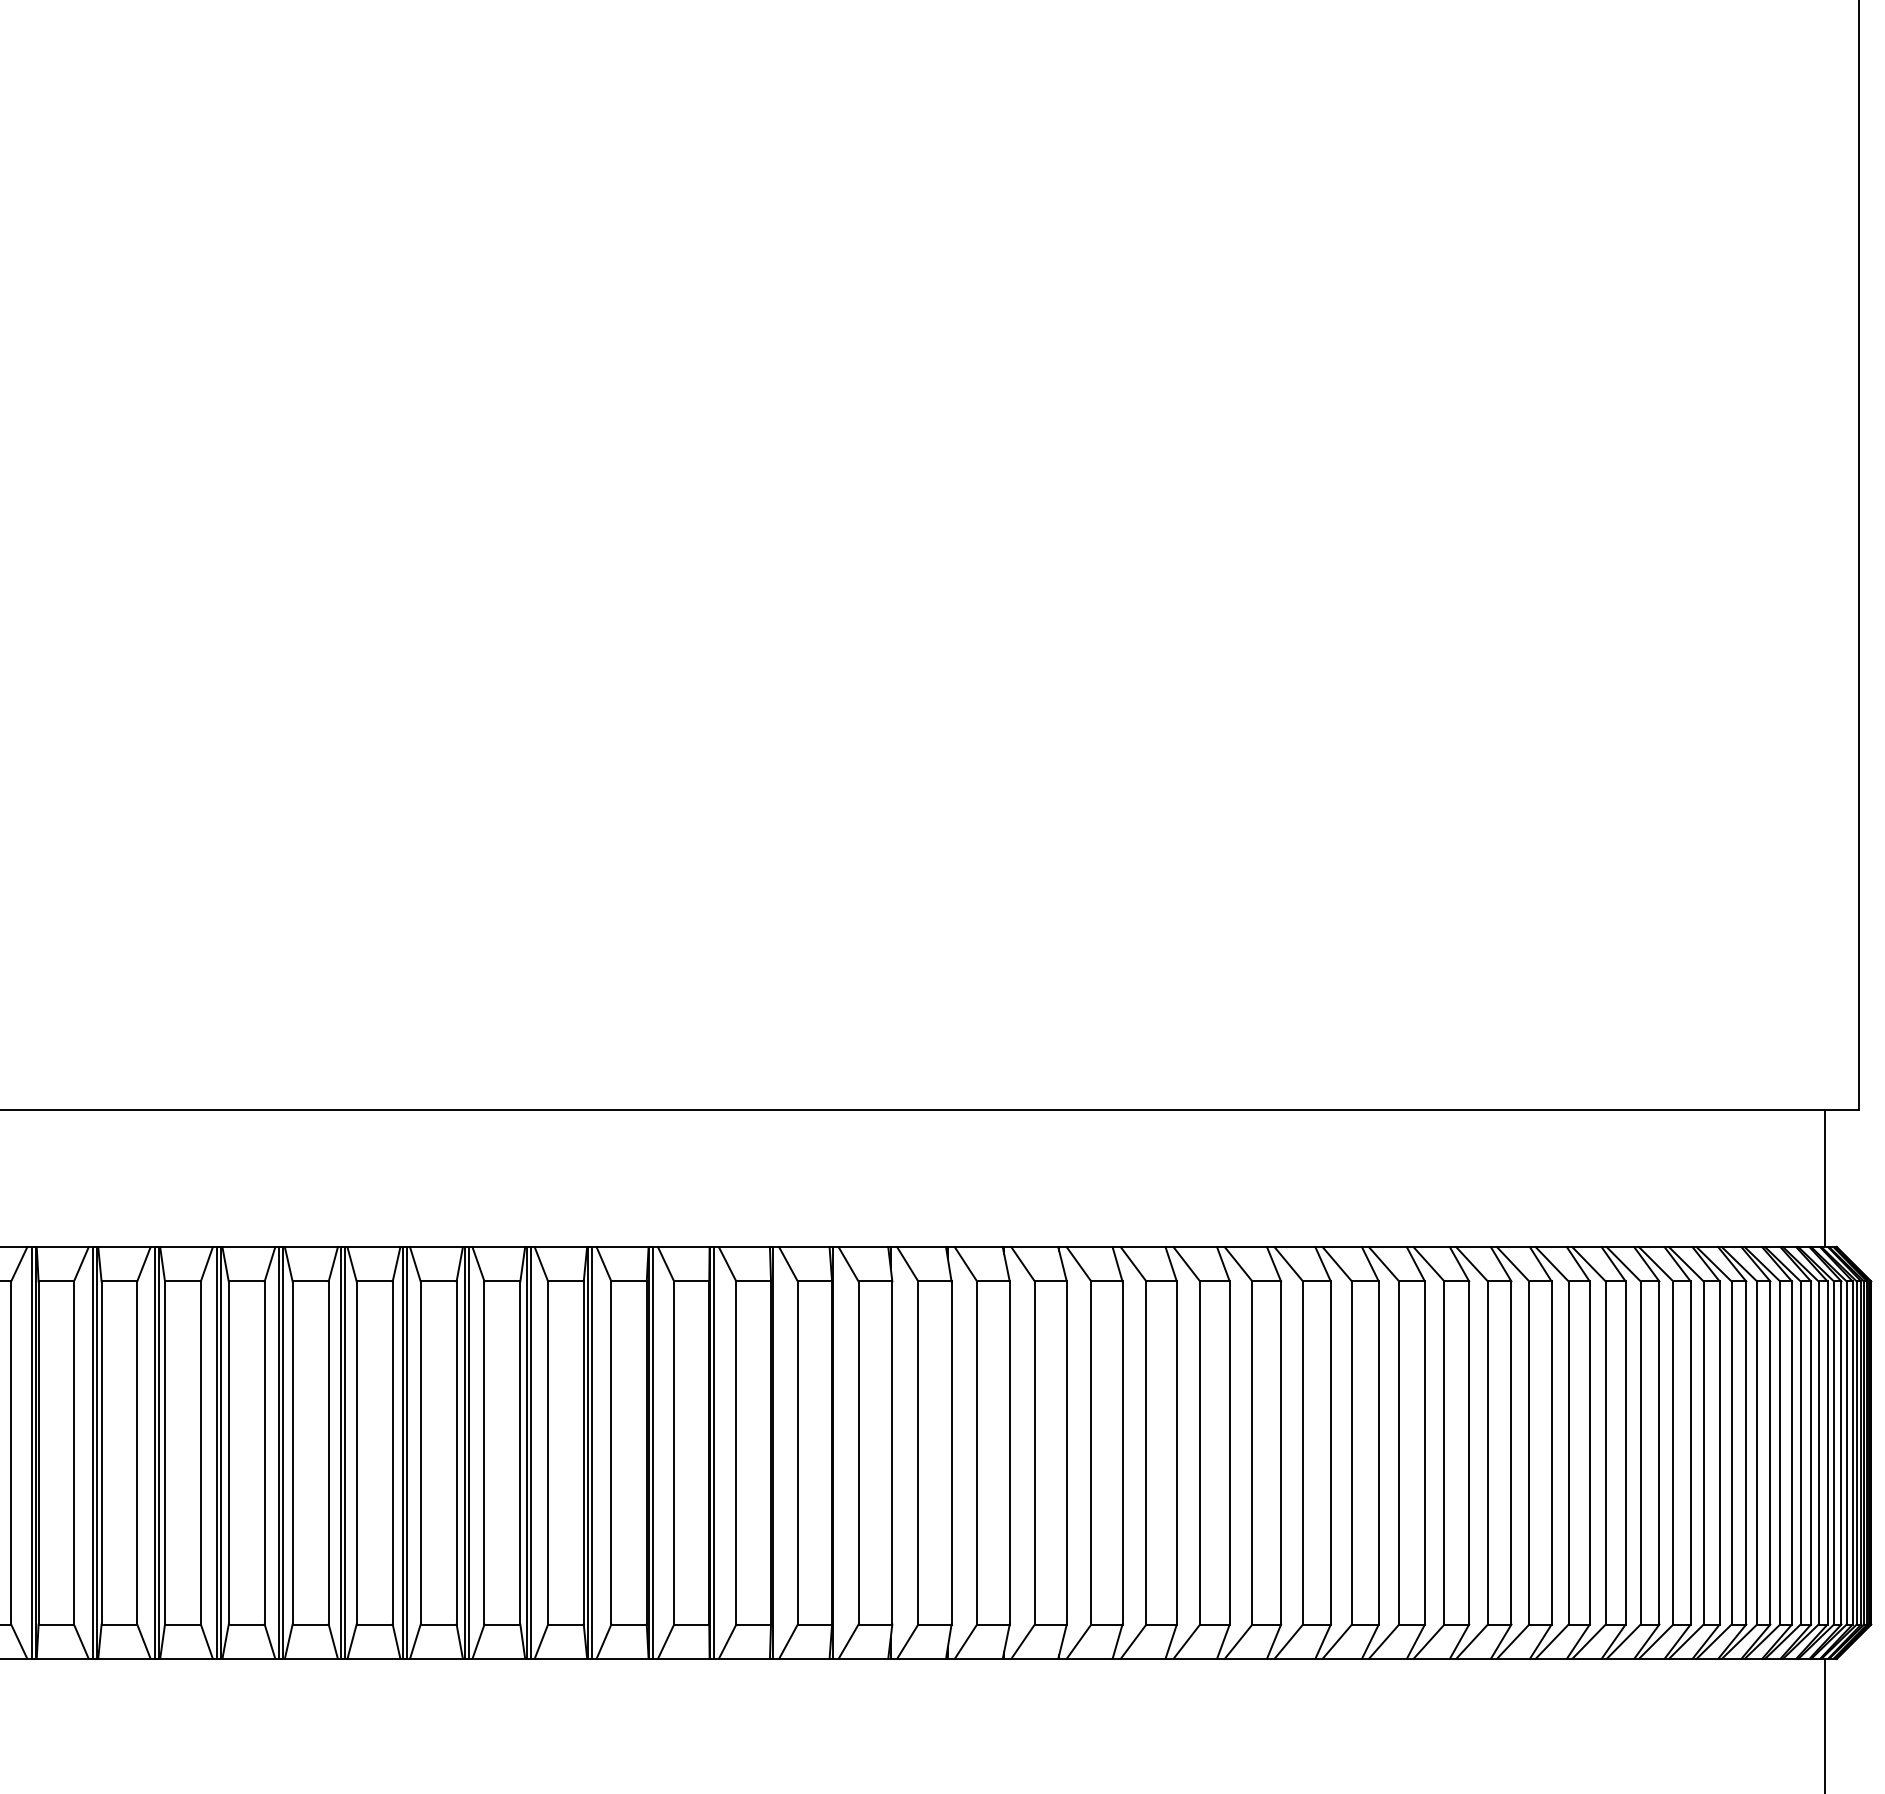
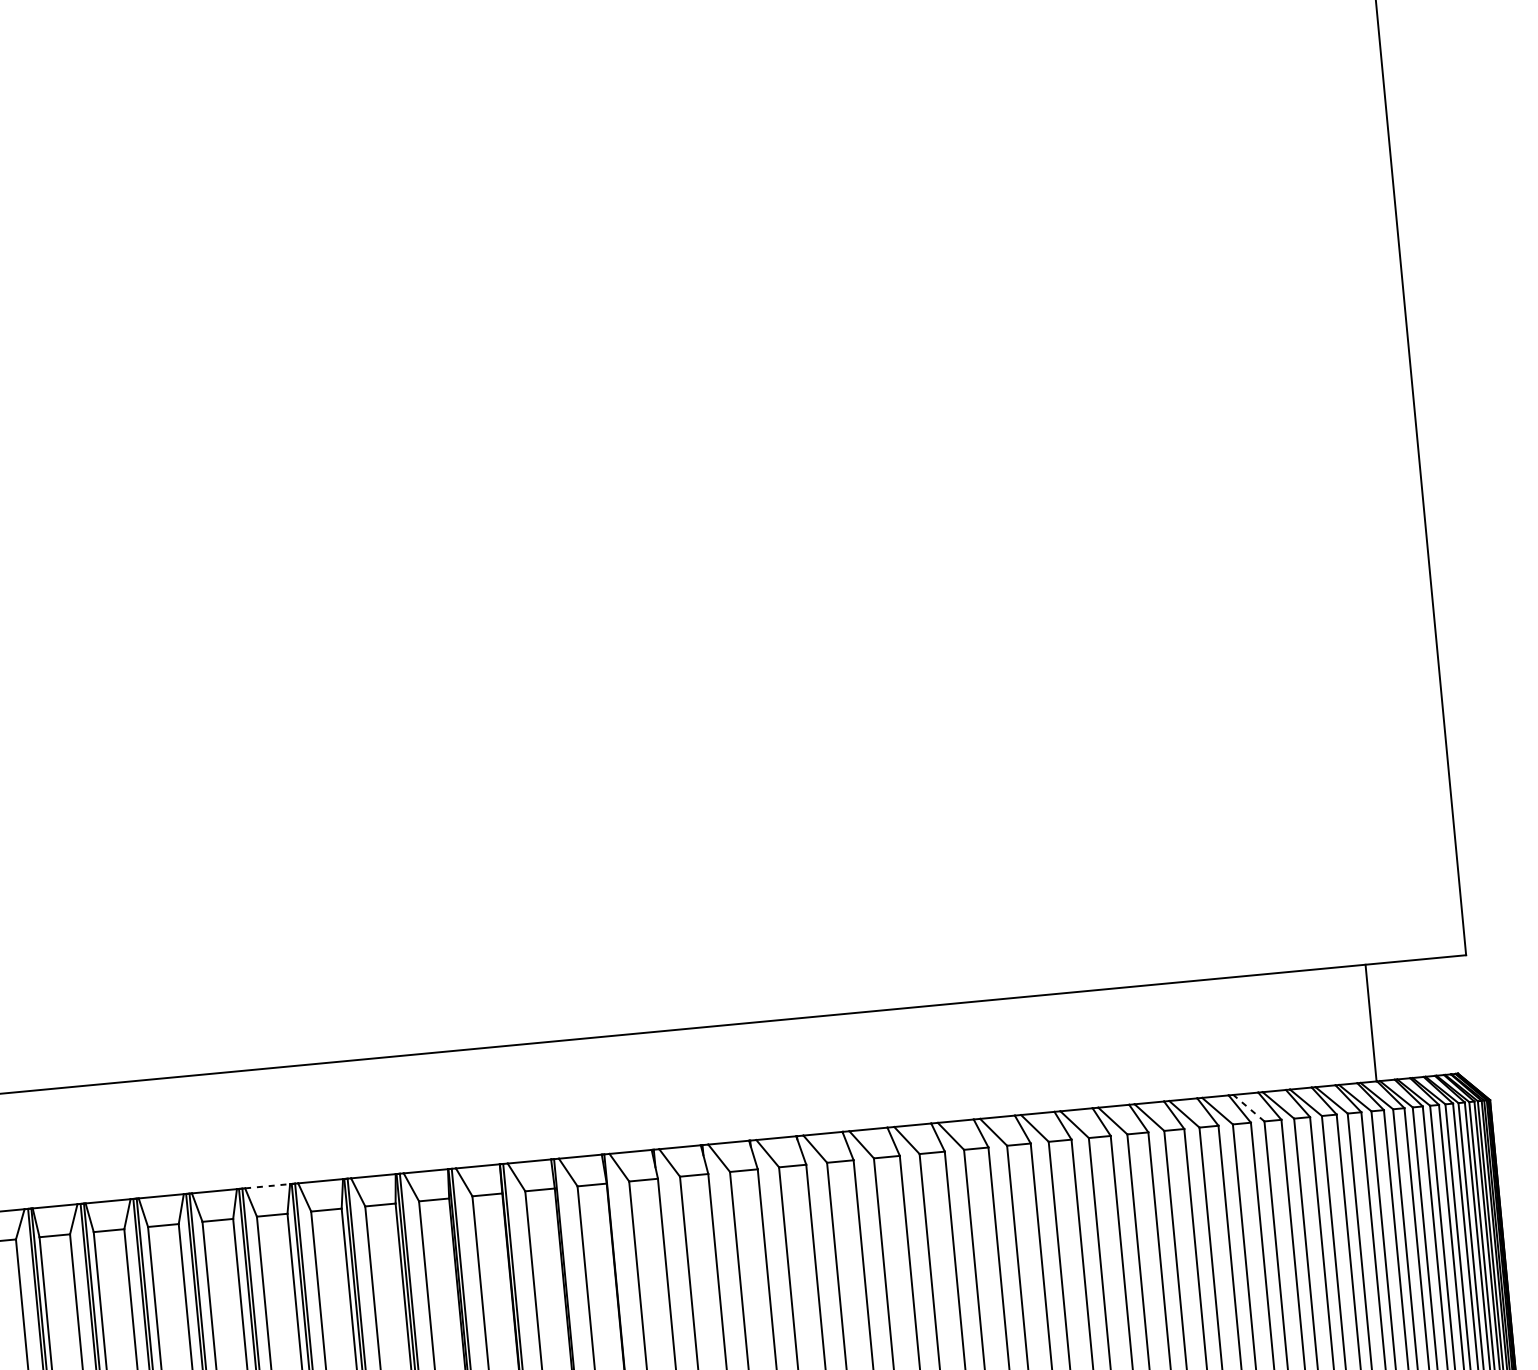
line: (1824, 1178) -> (1370, 1023), moved
line: (436, 1247) -> (267, 1186), solid -> dashed
line: (1589, 1264) -> (1249, 1108), solid -> dashed

